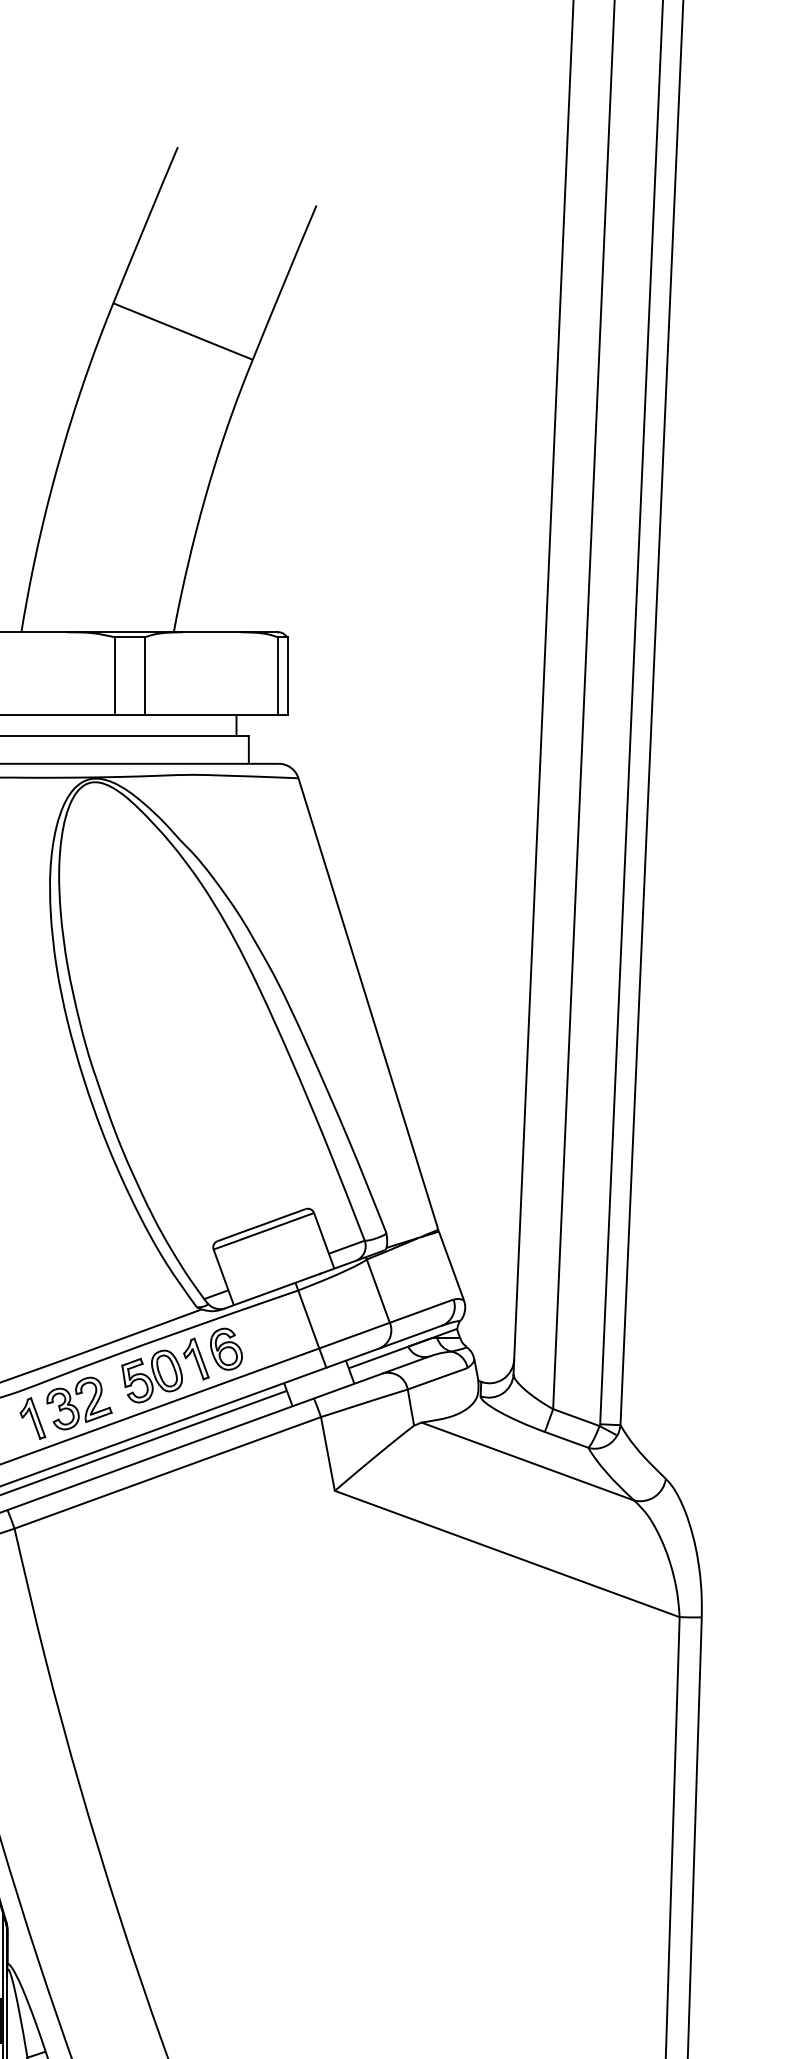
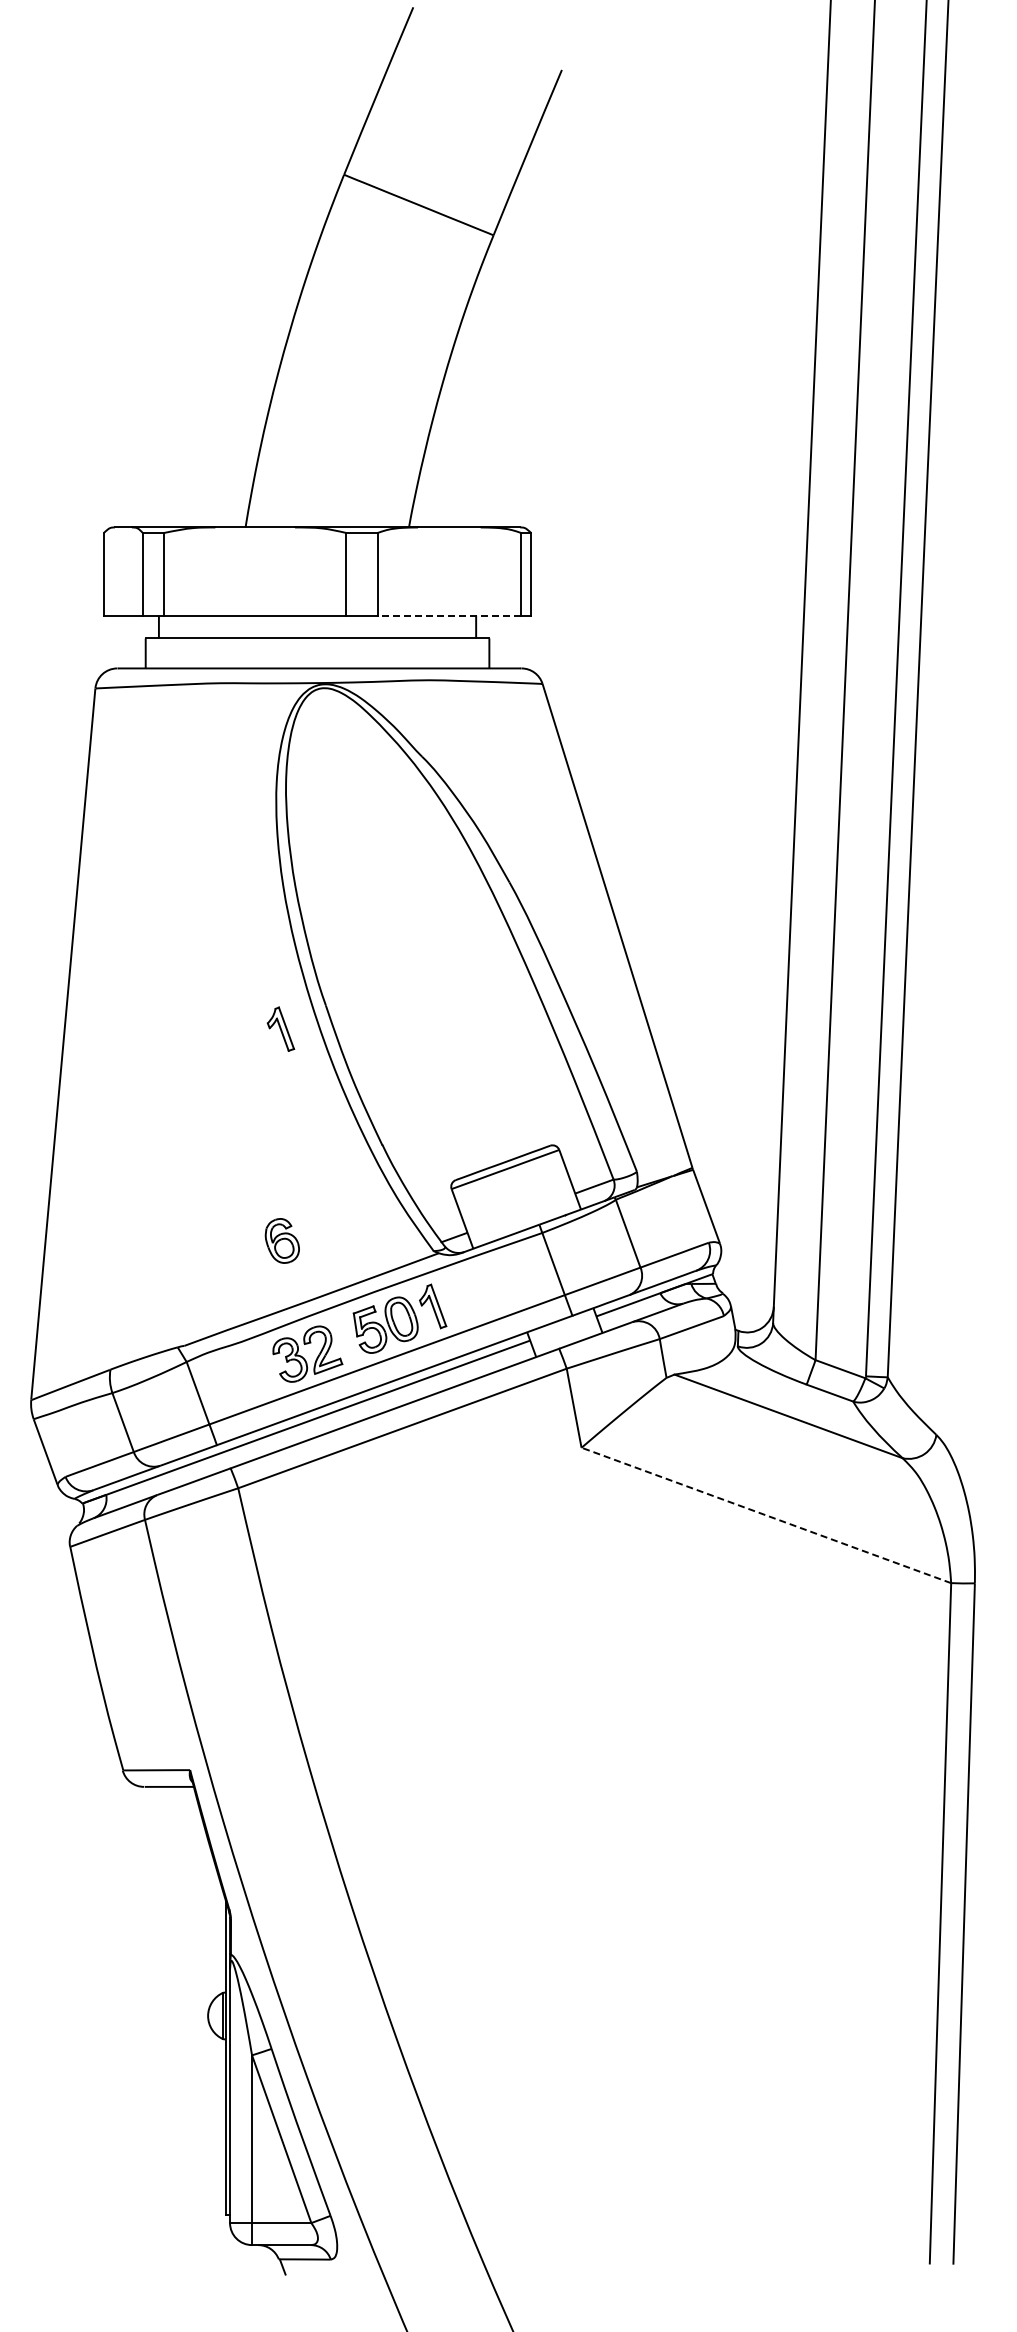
line: (211, 714) -> (449, 615), solid -> dashed
part: (225, 1348) -> (281, 1240), moved
part: (32, 1417) -> (280, 1028), moved
line: (507, 1554) -> (766, 1515), solid -> dashed

